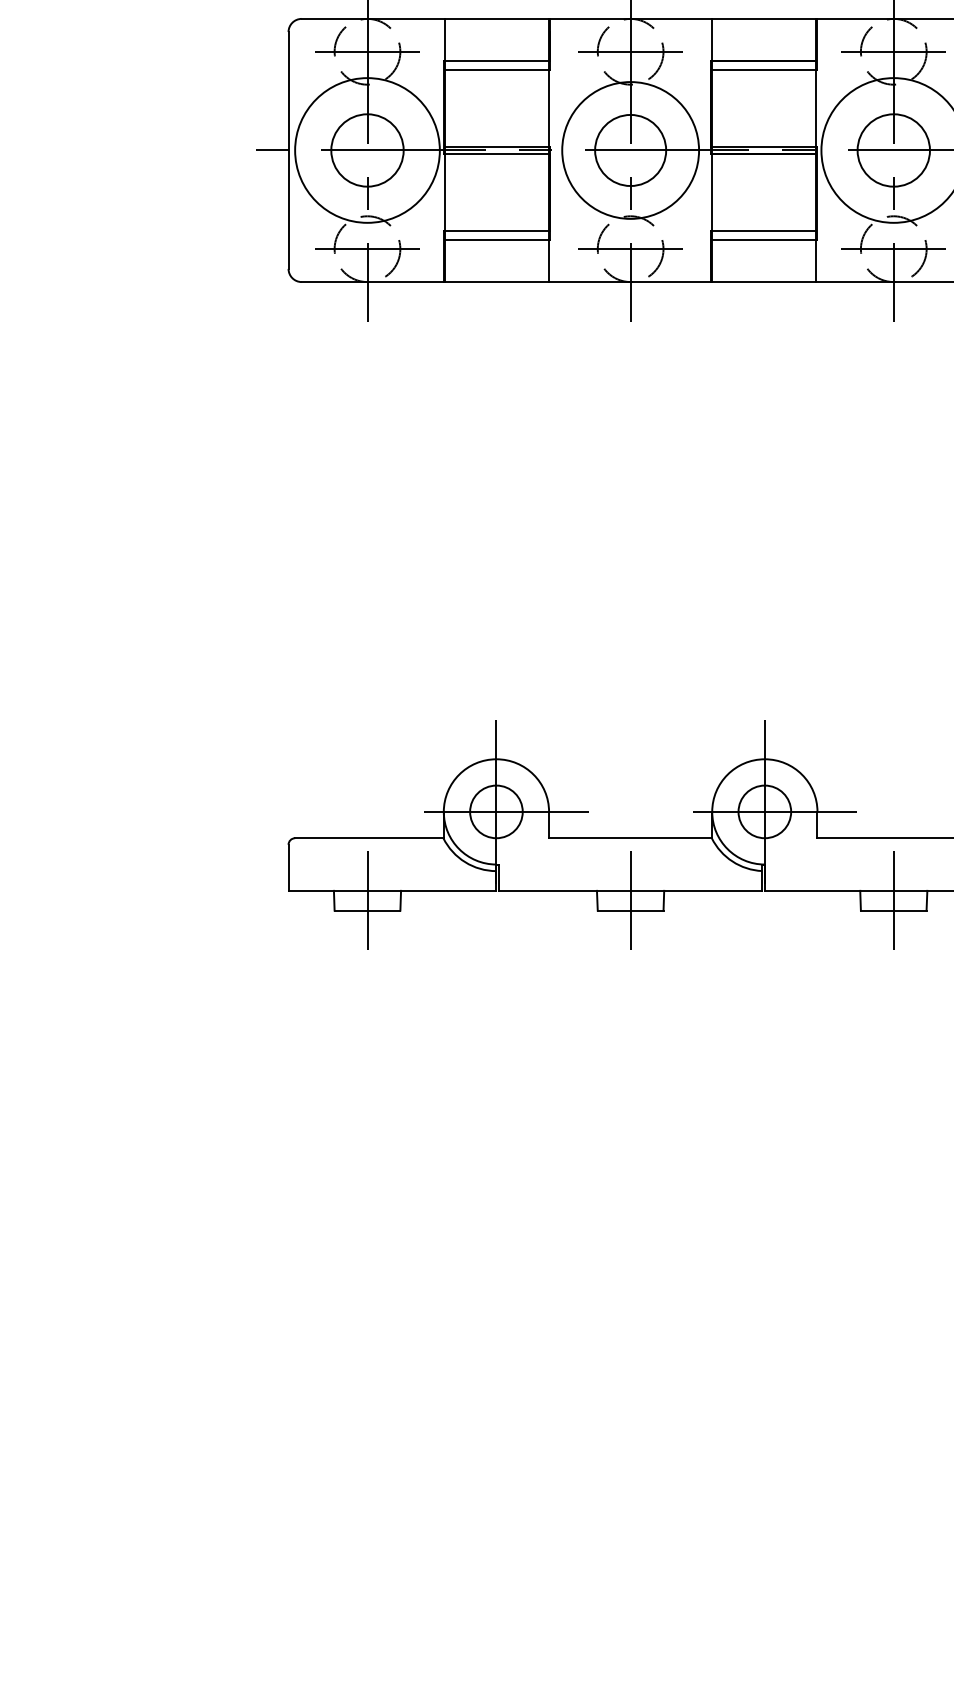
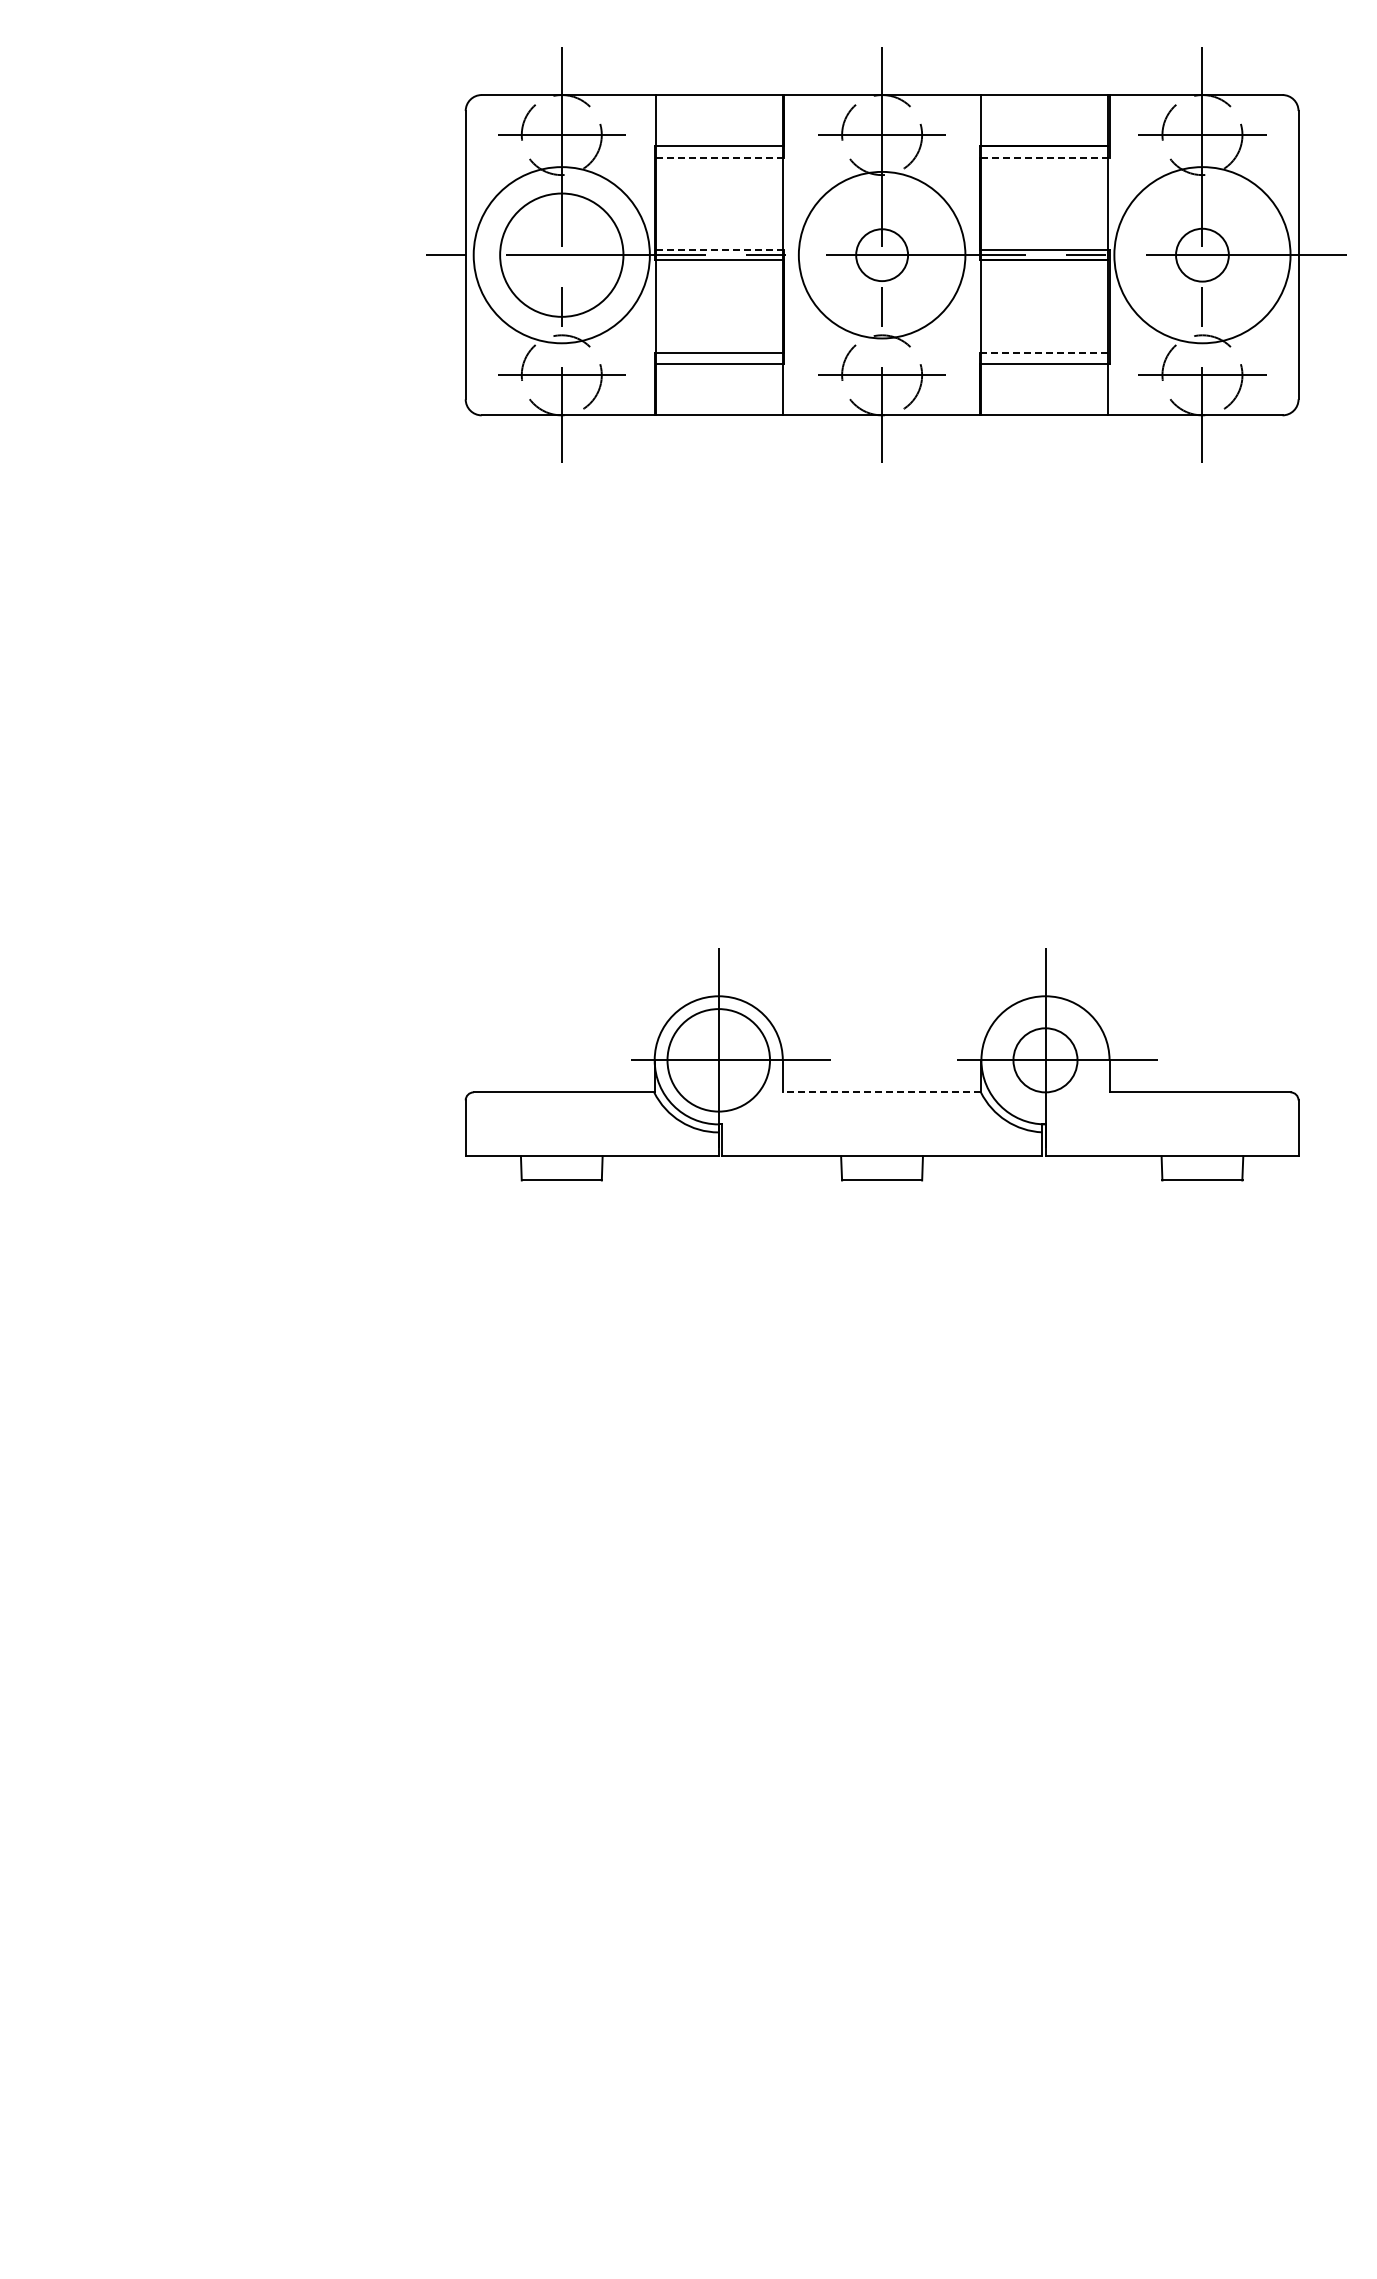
line: (497, 70) -> (720, 157), solid -> dashed
line: (764, 70) -> (1045, 157), solid -> dashed
line: (497, 146) -> (720, 250), solid -> dashed
circle: (630, 149) -> (881, 254), size x0.6
circle: (367, 150) -> (561, 255), size x1.4
circle: (893, 150) -> (1202, 255), size x0.6
line: (763, 230) -> (1043, 352), solid -> dashed
circle: (496, 812) -> (718, 1060), size x1.6
line: (630, 838) -> (881, 1092), solid -> dashed
line: (367, 900) -> (561, 1168), removed
line: (630, 900) -> (882, 1168), removed
line: (893, 900) -> (1202, 1168), removed

